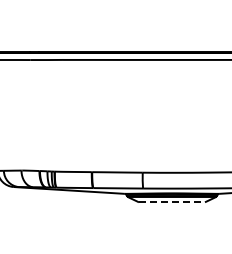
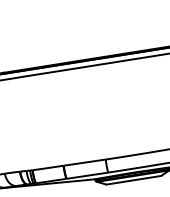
line: (172, 202) -> (134, 180), dashed -> solid

